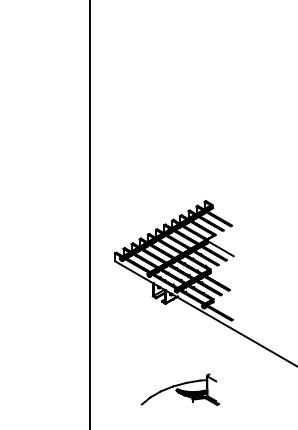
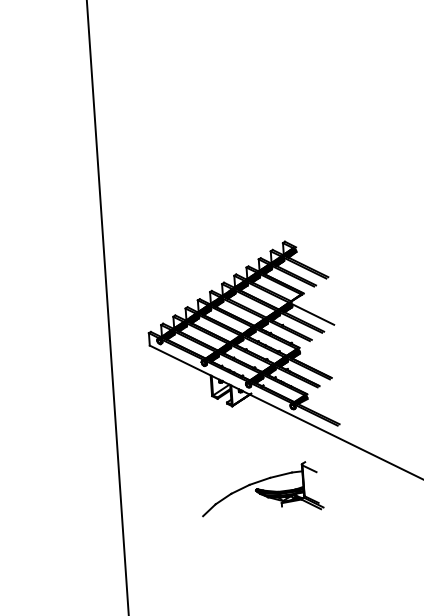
part: (179, 389) -> (260, 488), moved

